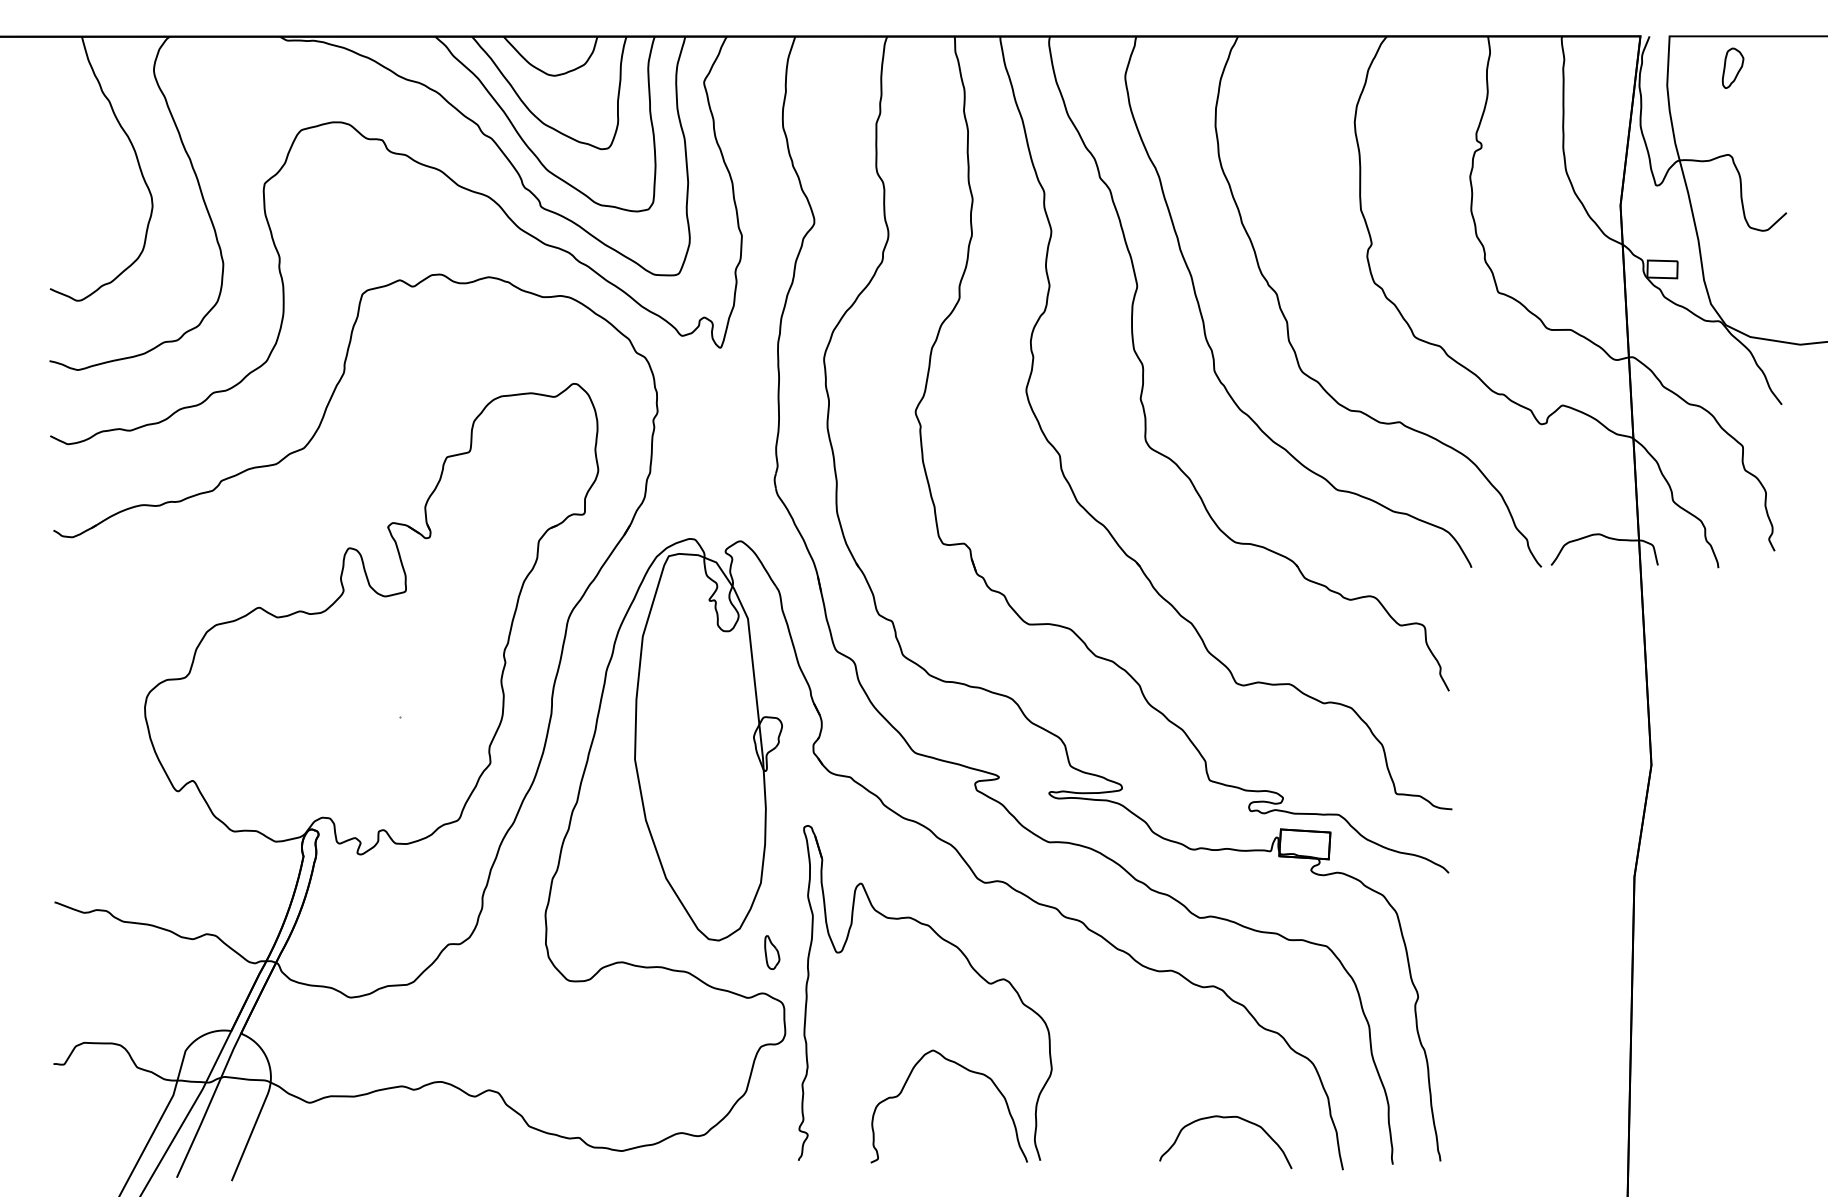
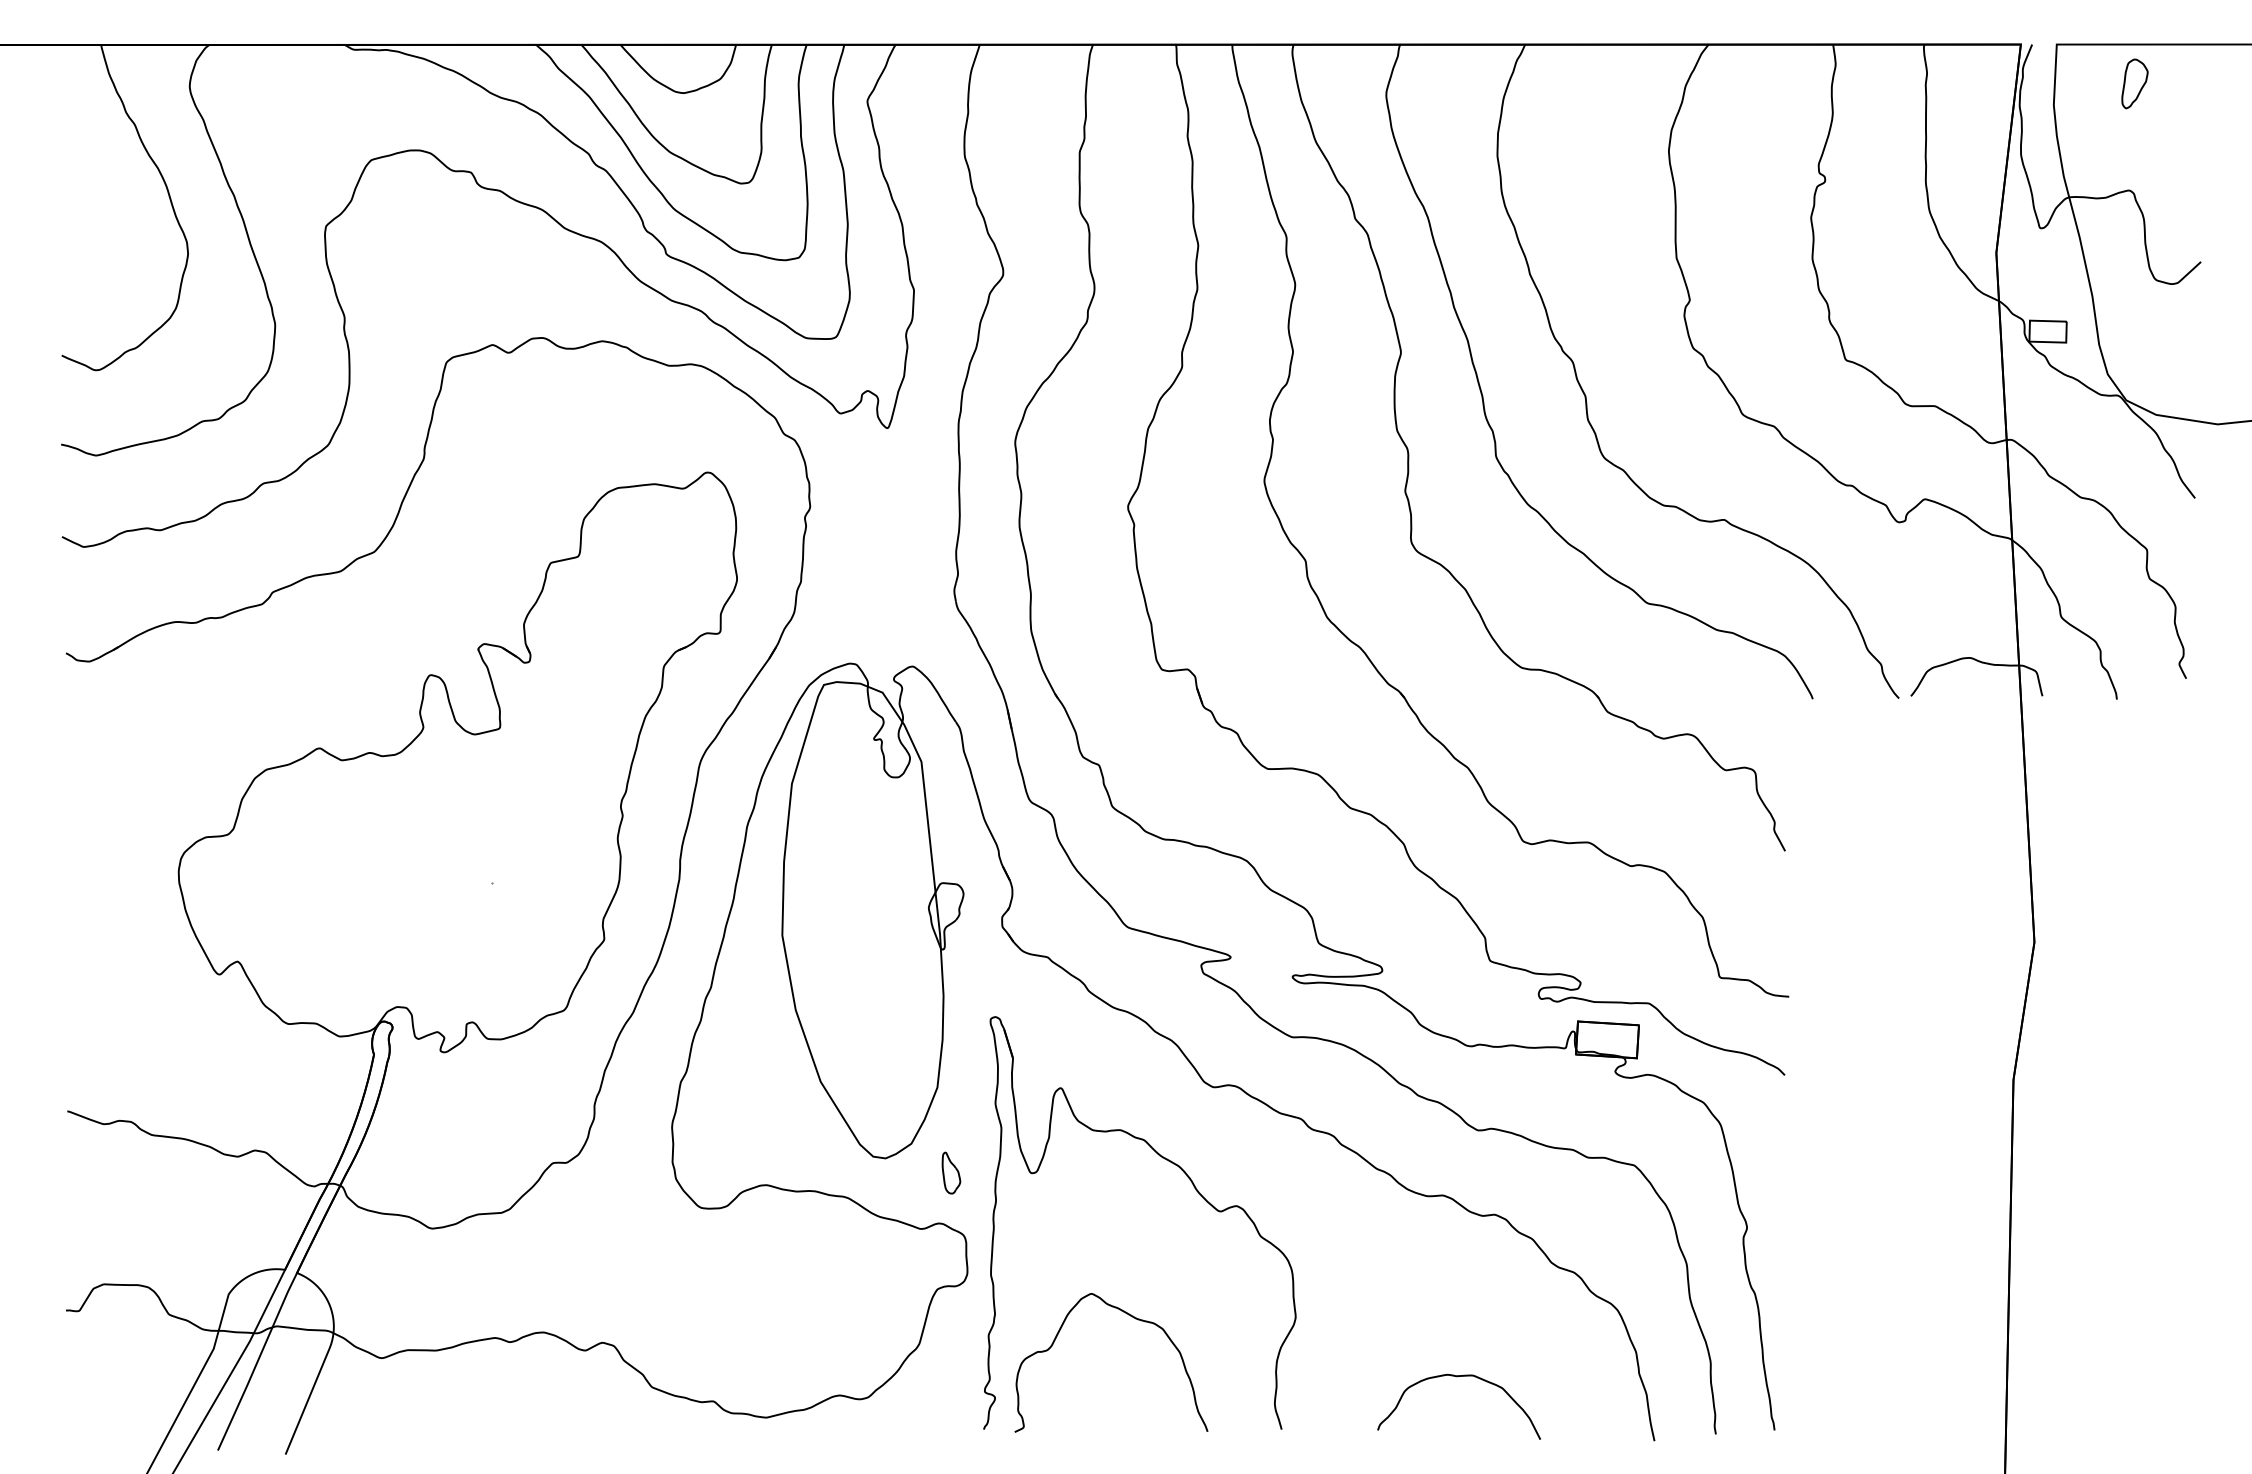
curve: (967, 1070) -> (1133, 1318), moved
curve: (1224, 1118) -> (1457, 1377), moved

